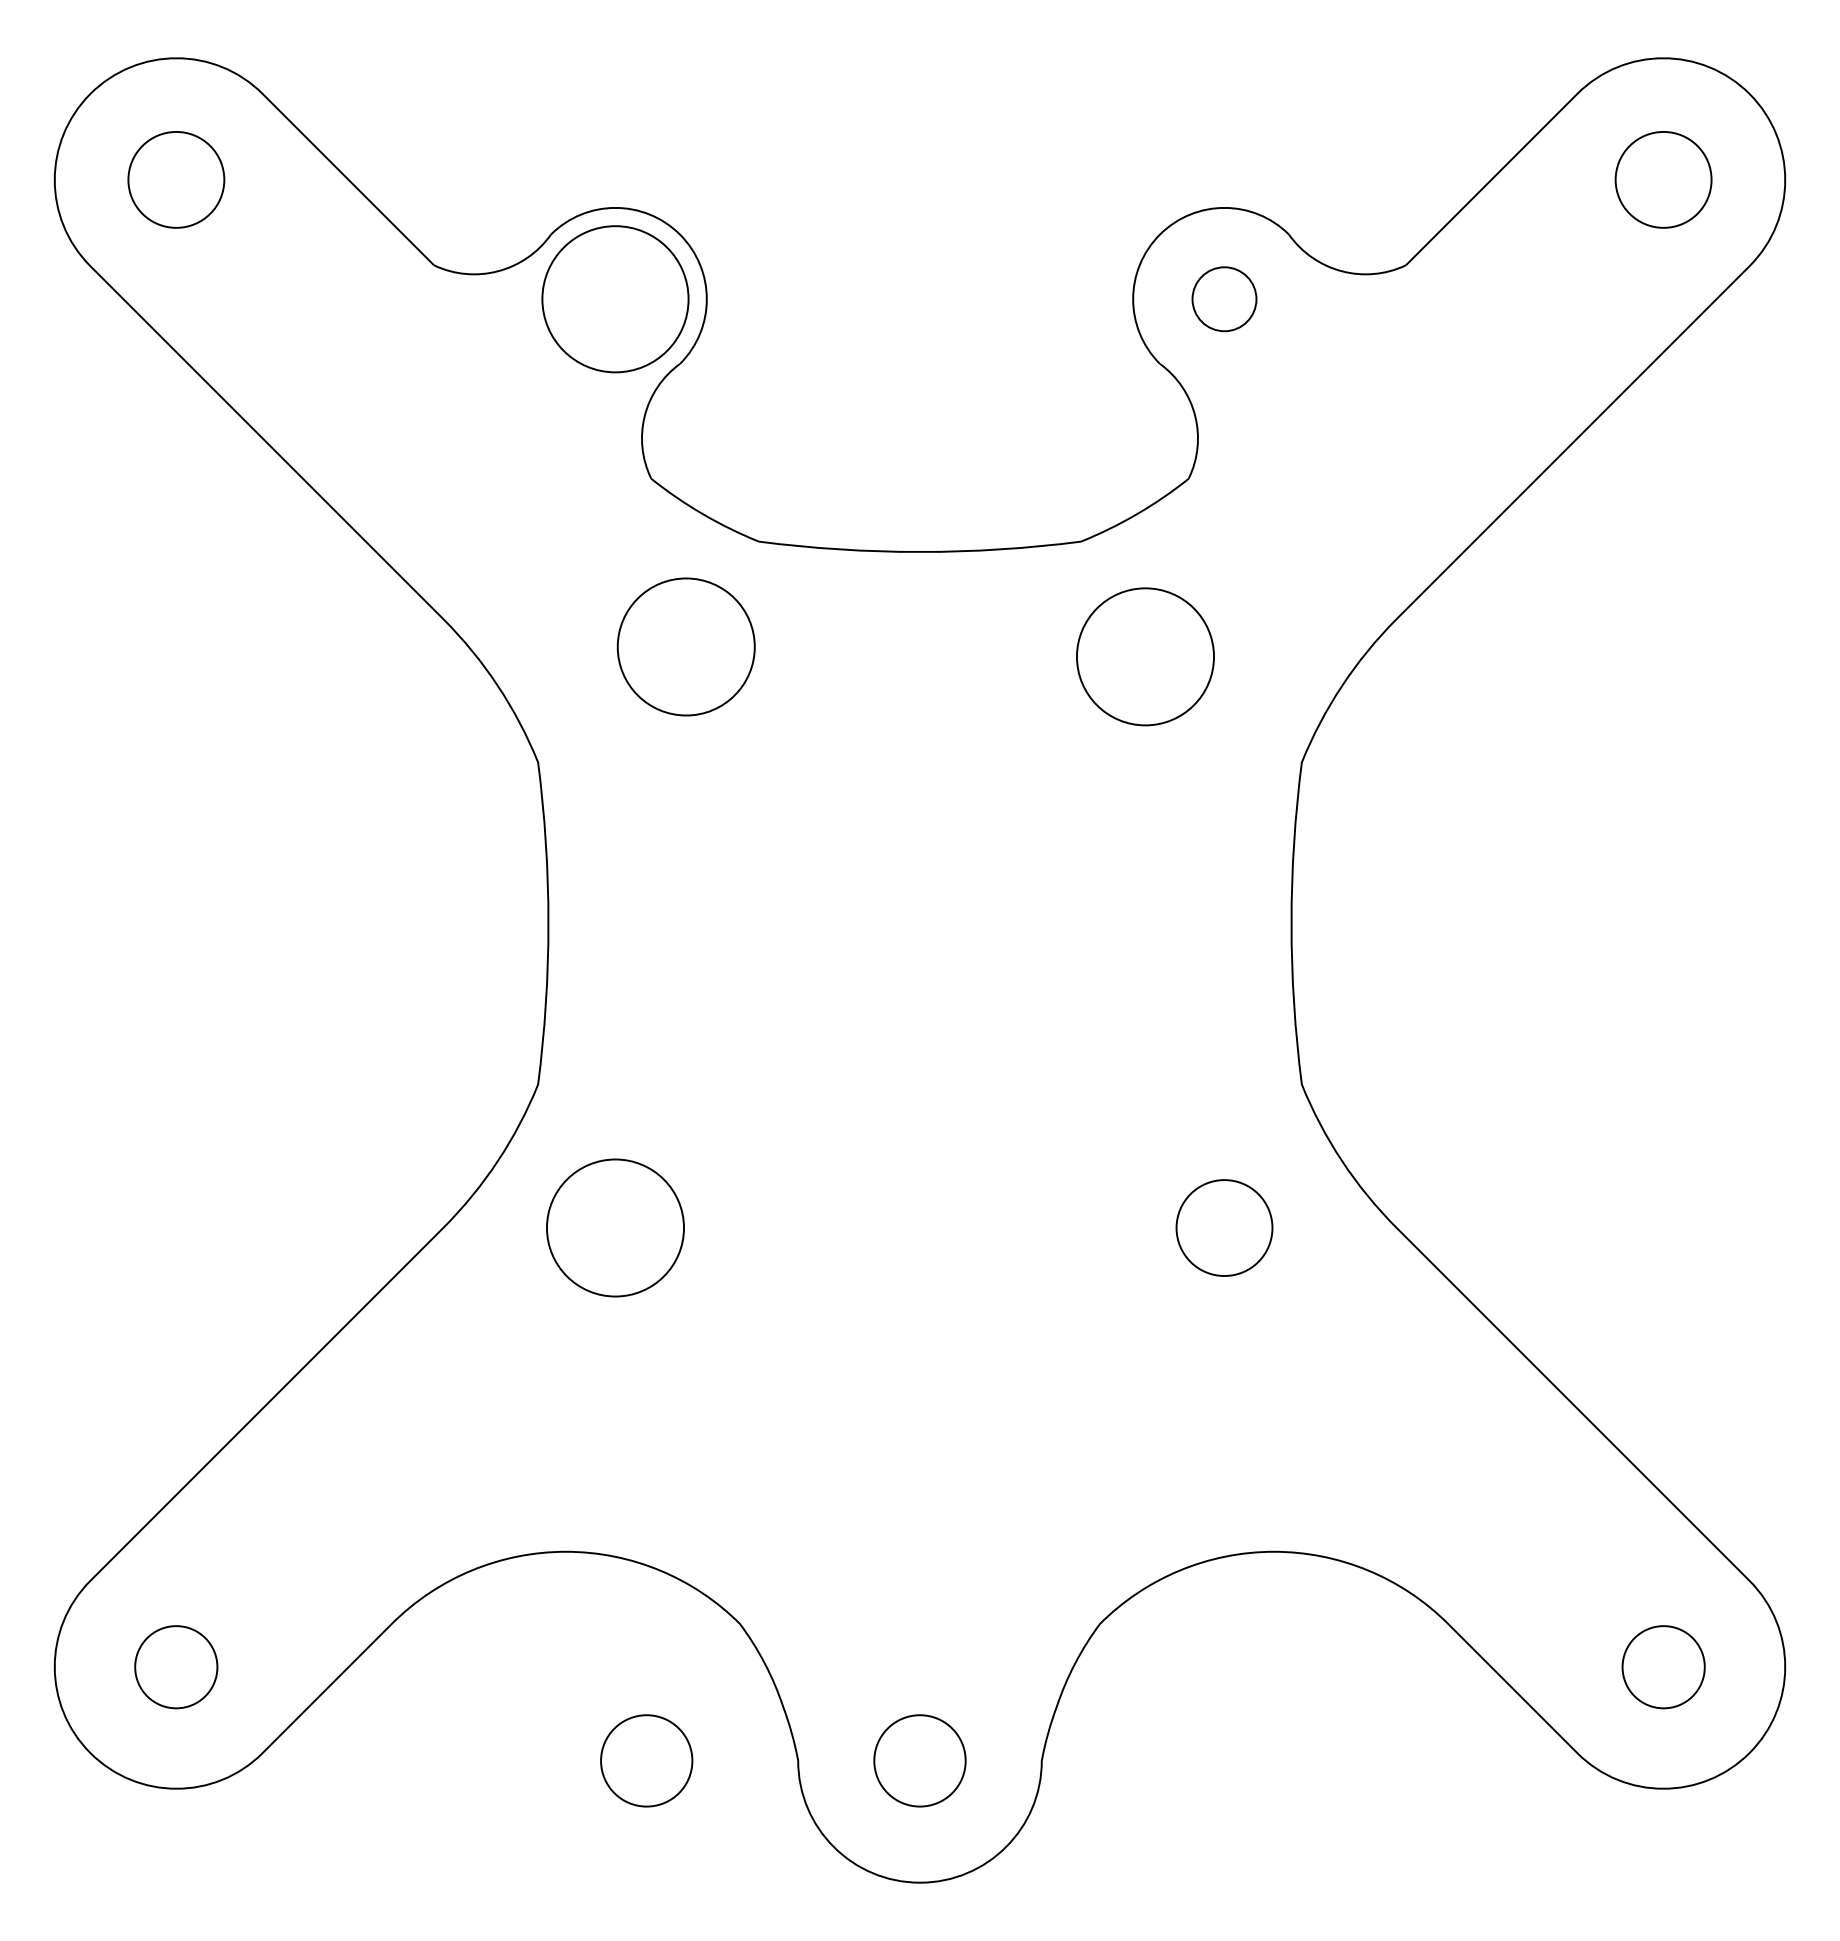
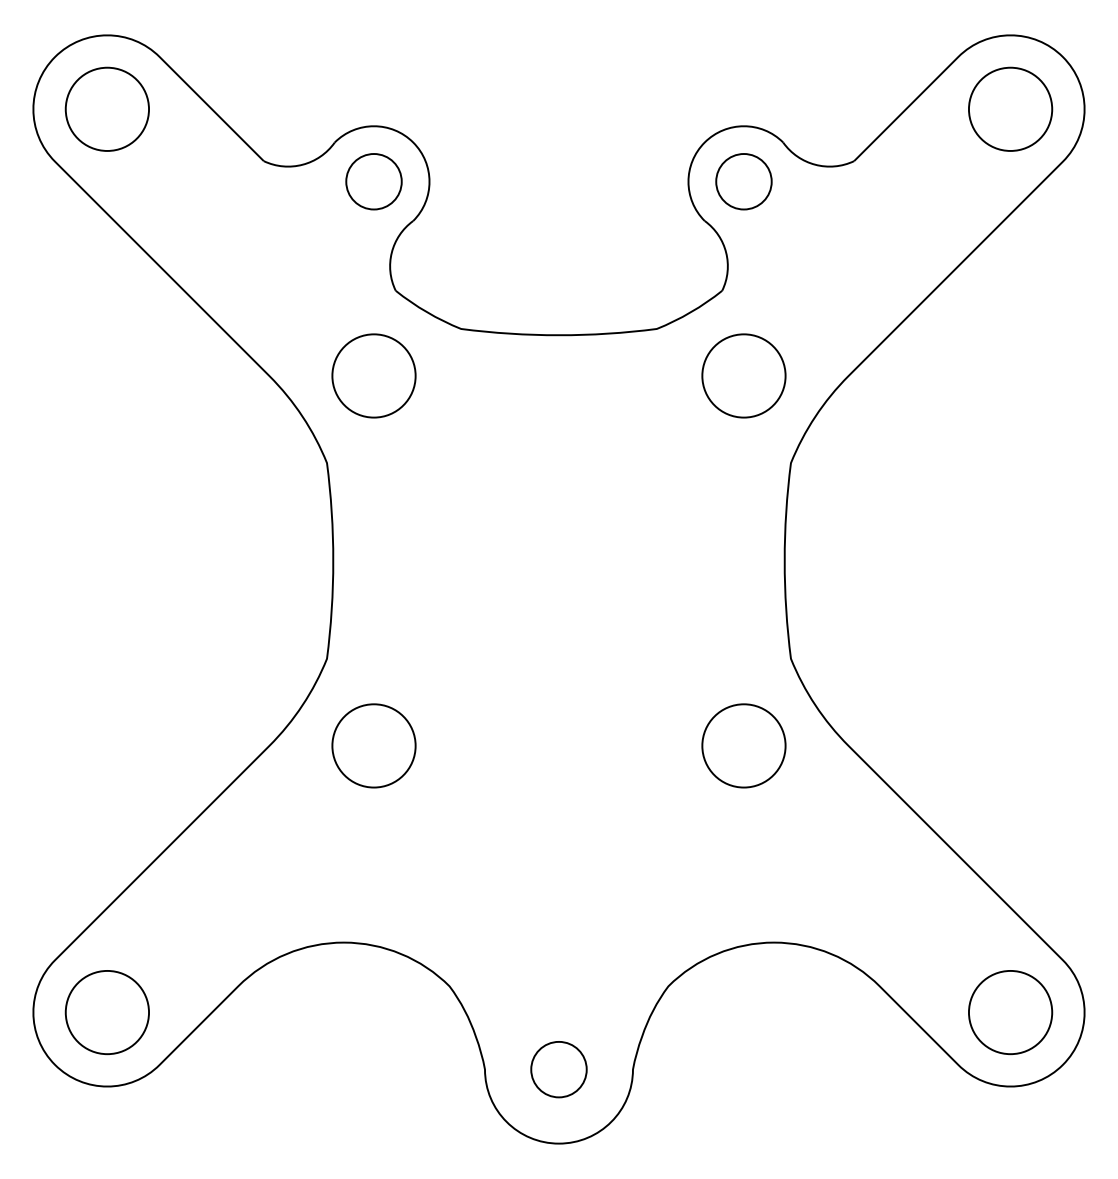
part: (175, 178) -> (106, 108), size x1.43
part: (1663, 178) -> (1010, 108), size x1.43
circle: (614, 298) -> (373, 181), size x0.62
circle: (1223, 298) -> (743, 181), size x1.43
part: (685, 646) -> (373, 375), moved
part: (1144, 656) -> (743, 375), moved
part: (1223, 1227) -> (743, 745), size x1.43
part: (175, 1666) -> (106, 1012), size x1.67
part: (1663, 1666) -> (1010, 1012), size x1.67
part: (645, 1760) -> (392, 1069), removed

